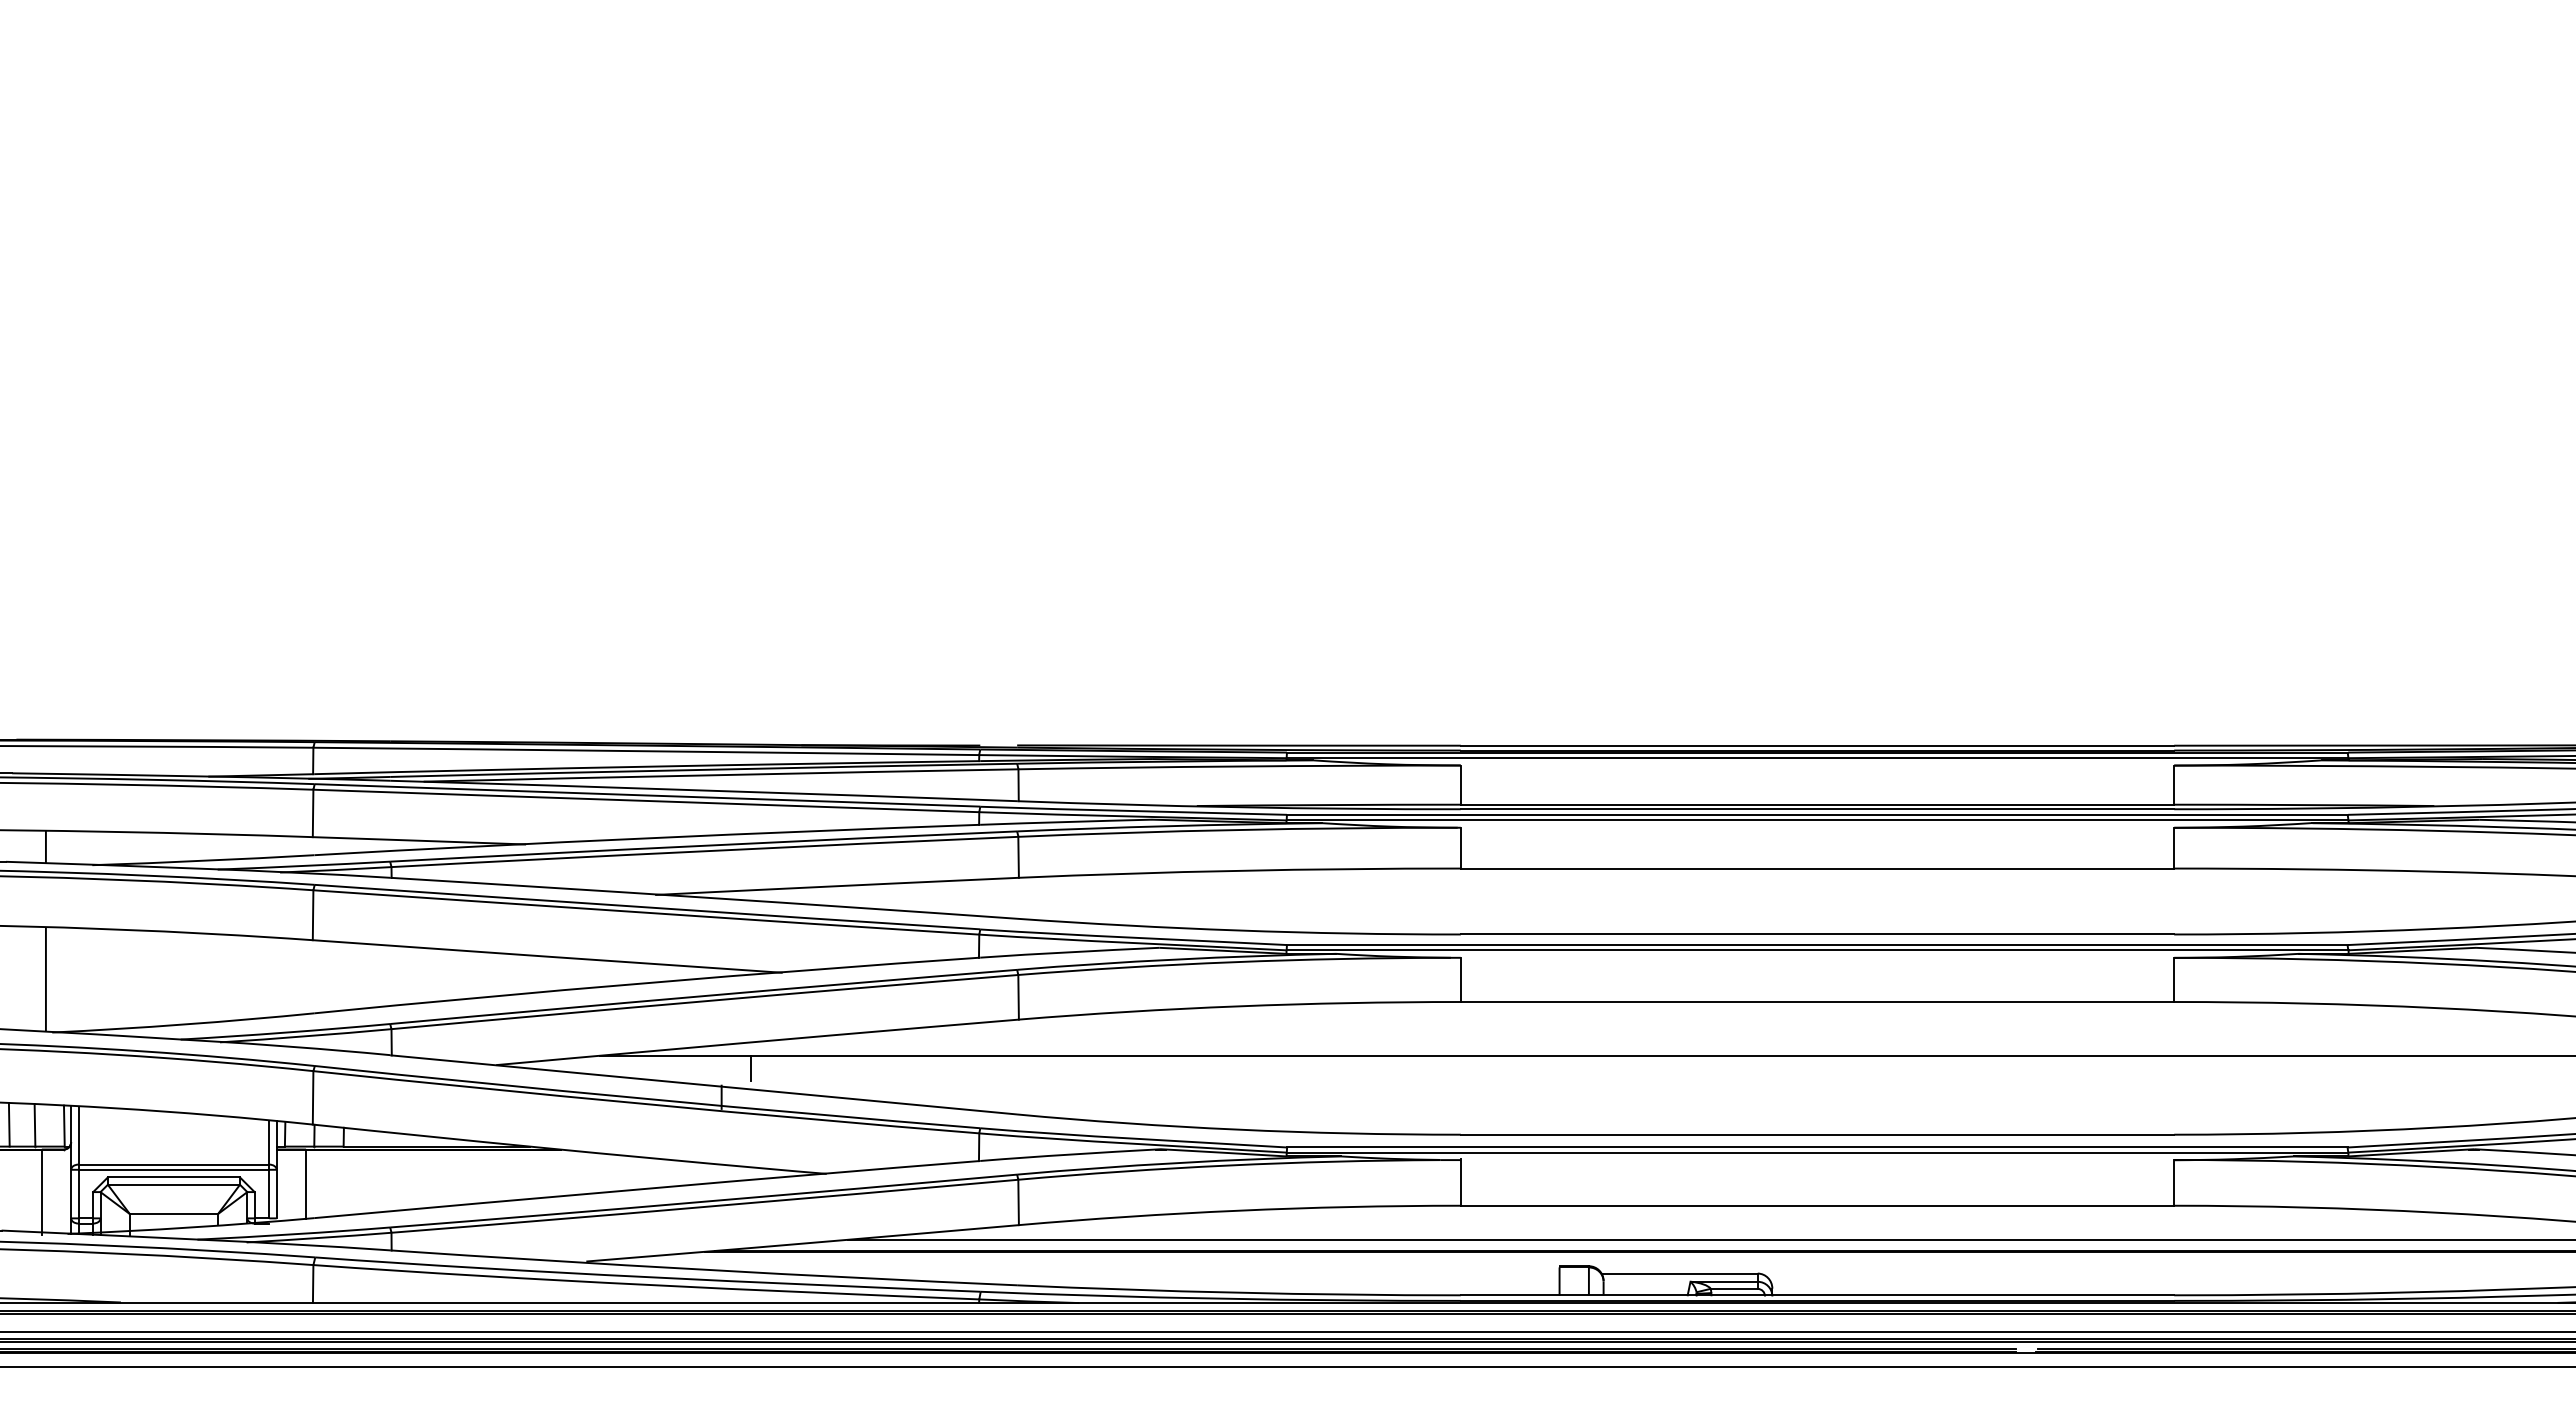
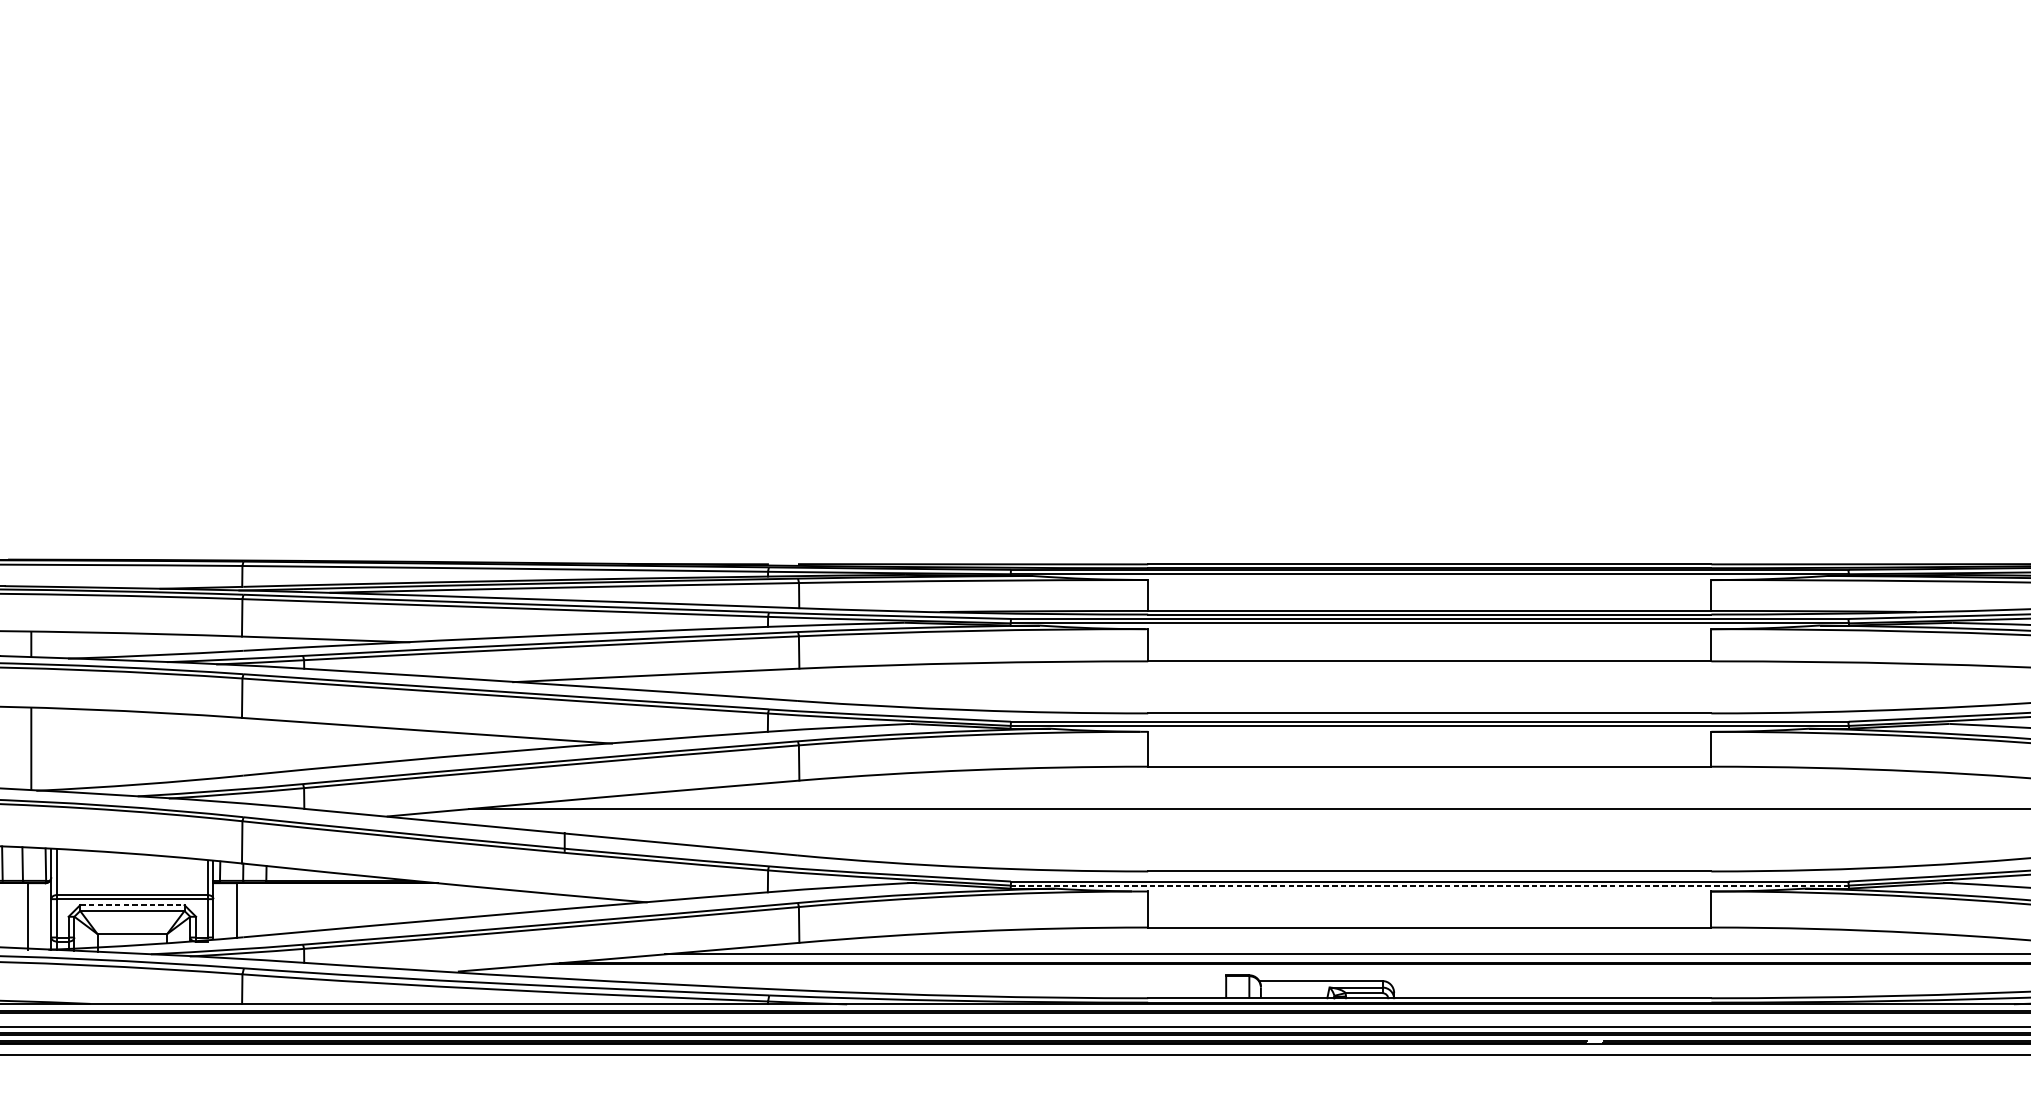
line: (751, 1067) -> (588, 818), removed
line: (1817, 1152) -> (1429, 885), solid -> dashed
line: (174, 1177) -> (132, 905), solid -> dashed

